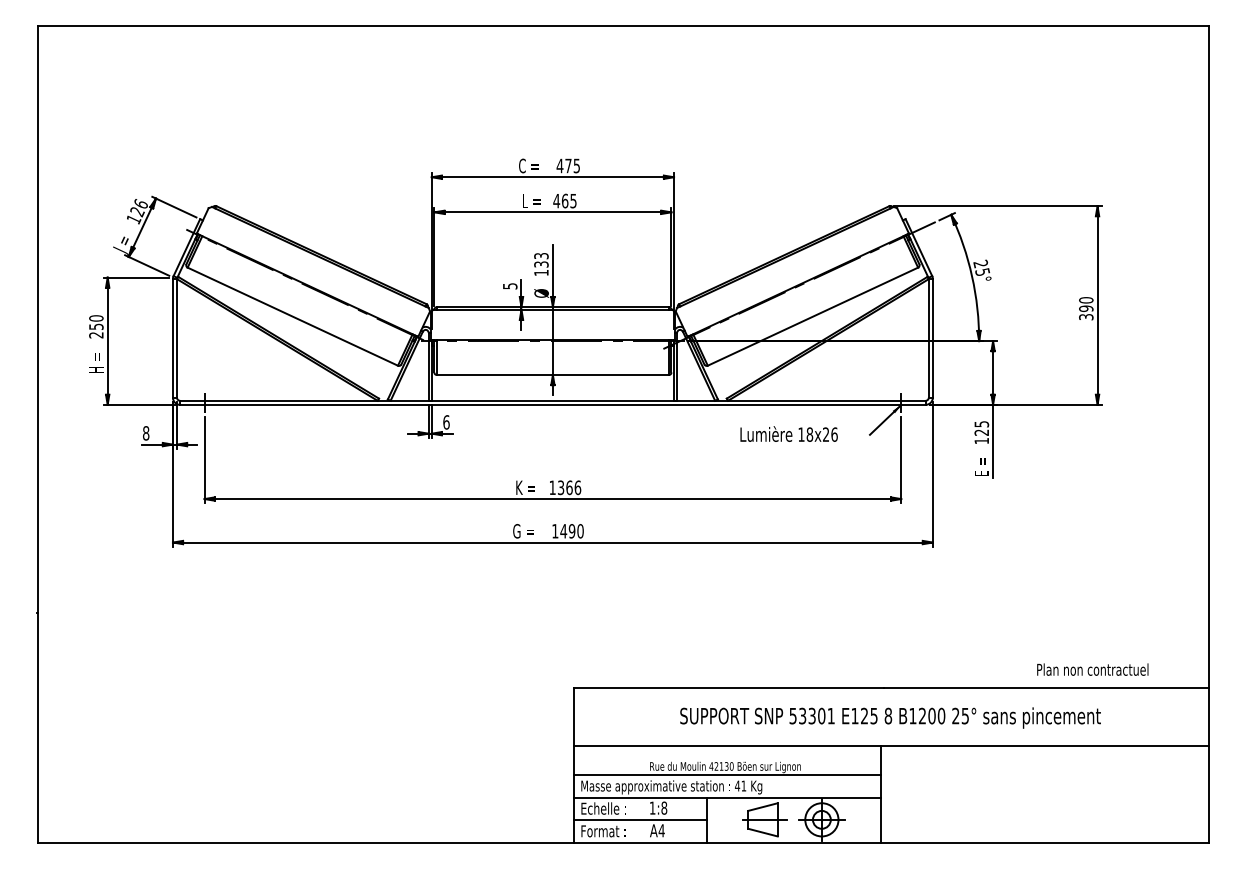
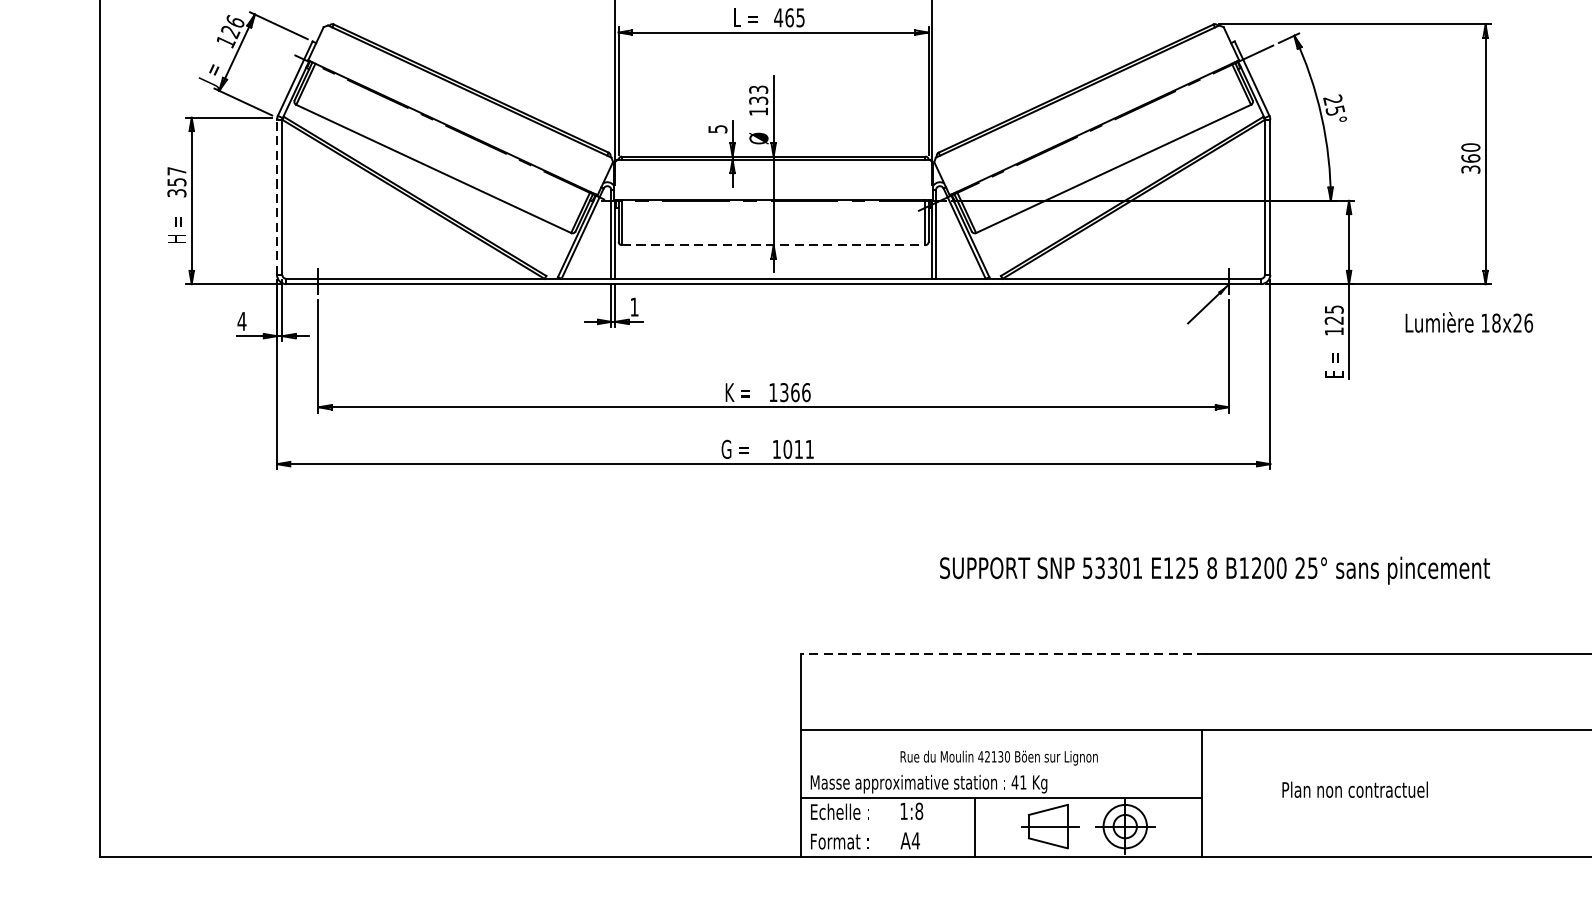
text: (1086, 308) -> (1471, 158), 390 -> 360
text: (96, 326) -> (177, 181), 250 -> 357
line: (172, 337) -> (276, 196), solid -> dashed
line: (553, 375) -> (774, 245), solid -> dashed
text: (446, 422) -> (634, 307), 6 -> 1
text: (145, 433) -> (241, 321), 8 -> 4
text: (788, 433) -> (1468, 321), moved
text: (571, 531) -> (797, 449), 1490 -> 1011
text: (1092, 669) -> (1354, 789), moved
line: (728, 687) -> (1003, 653), solid -> dashed
text: (890, 717) -> (1214, 569), moved
line: (726, 775) -> (1000, 768), removed
line: (639, 820) -> (886, 827), removed

